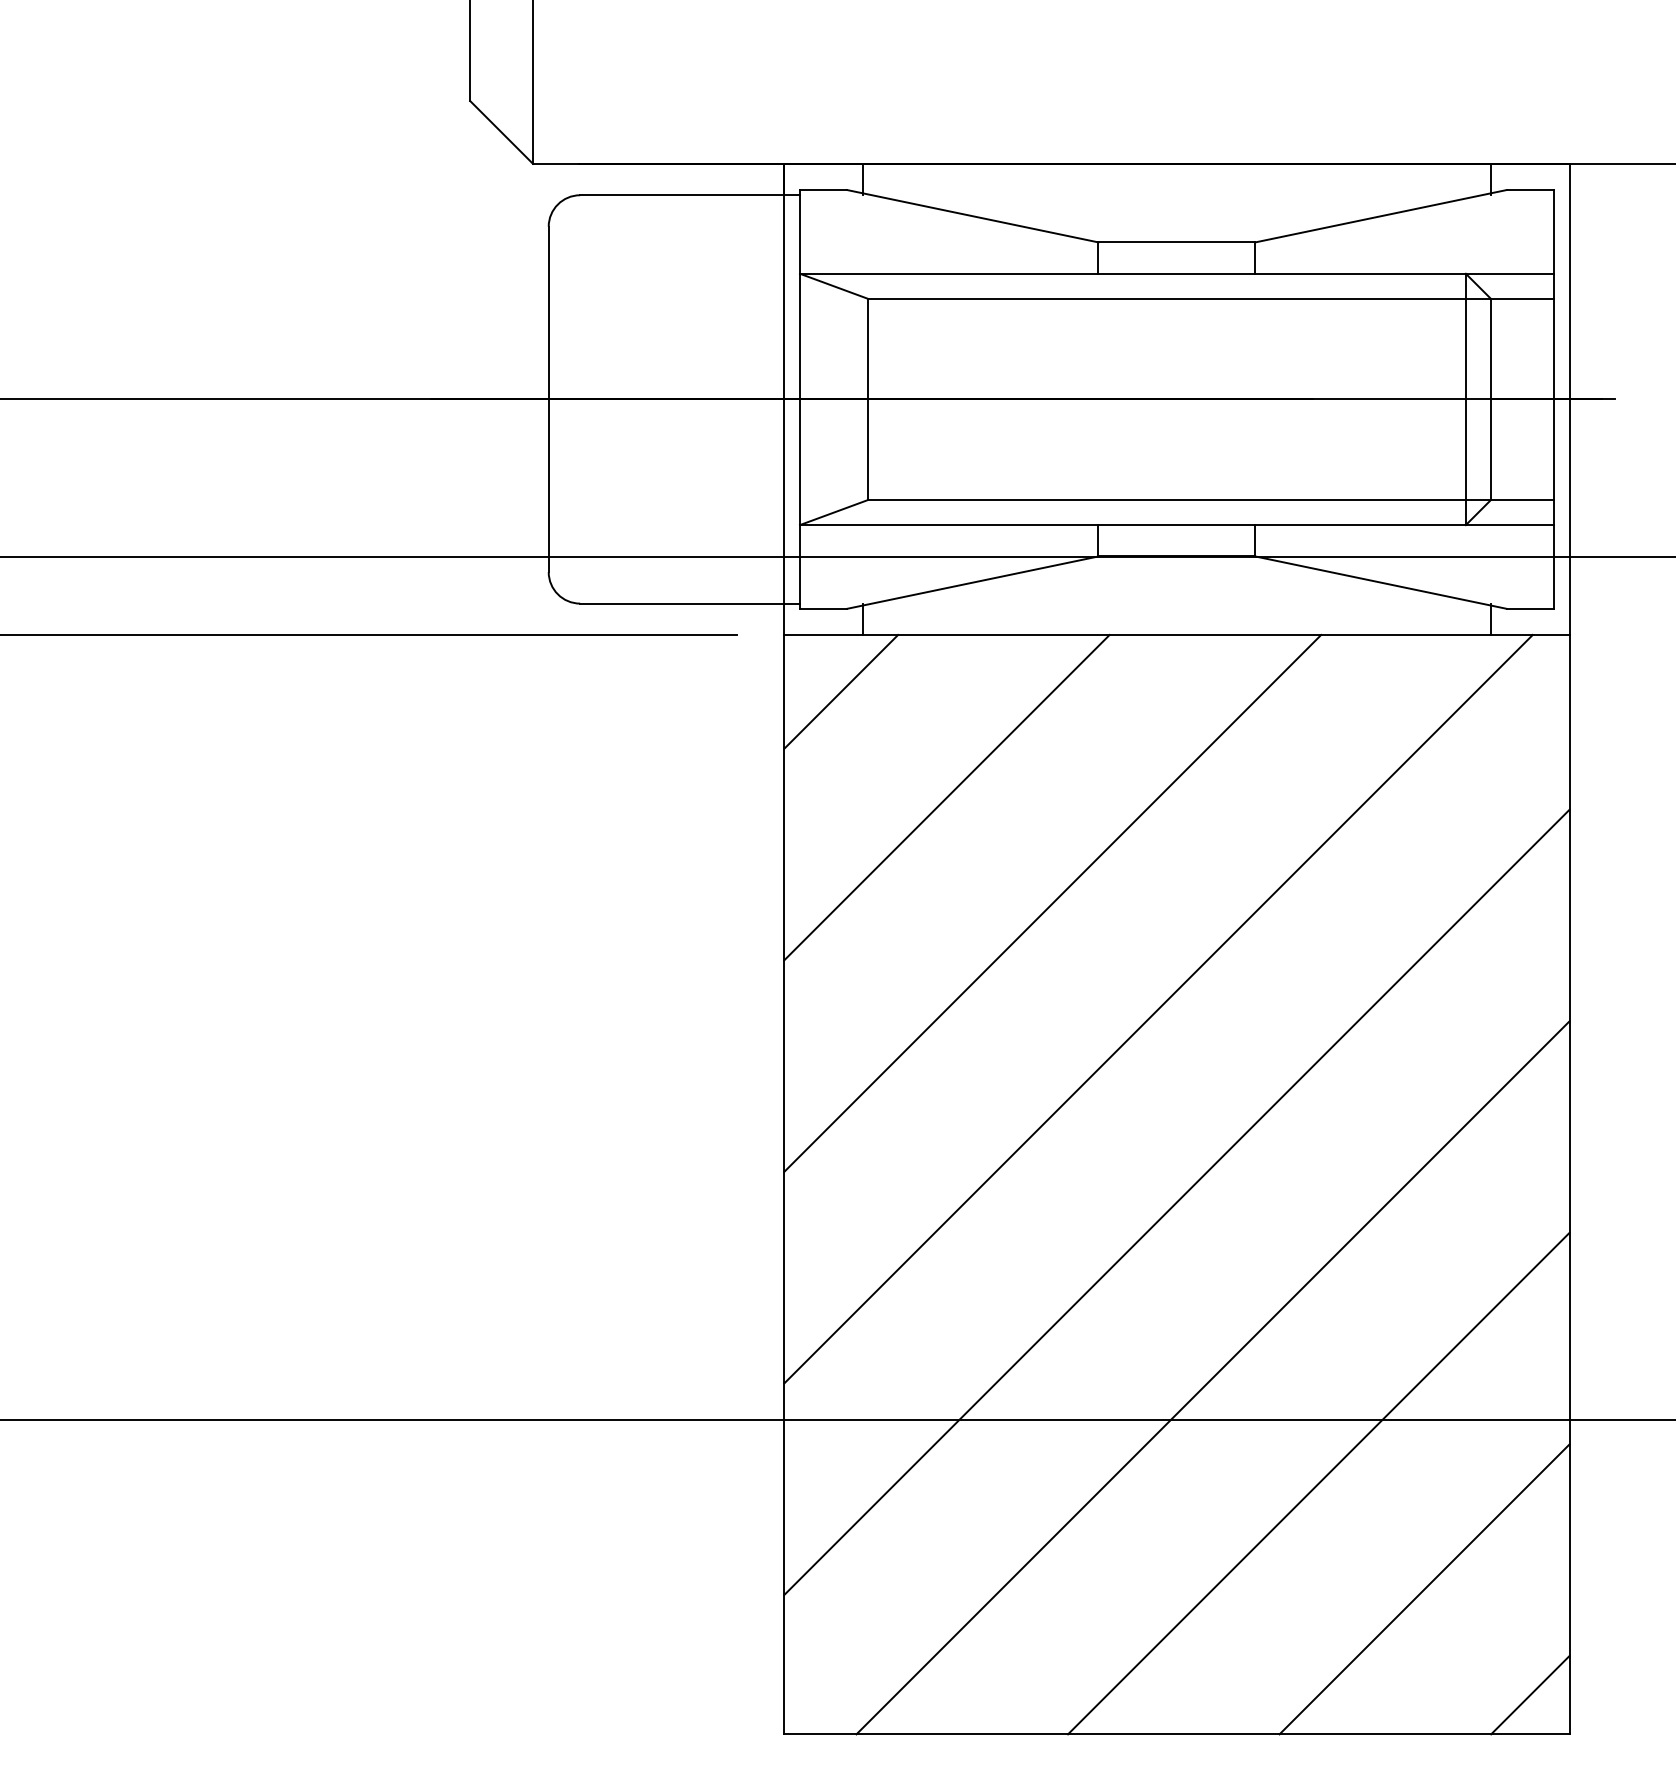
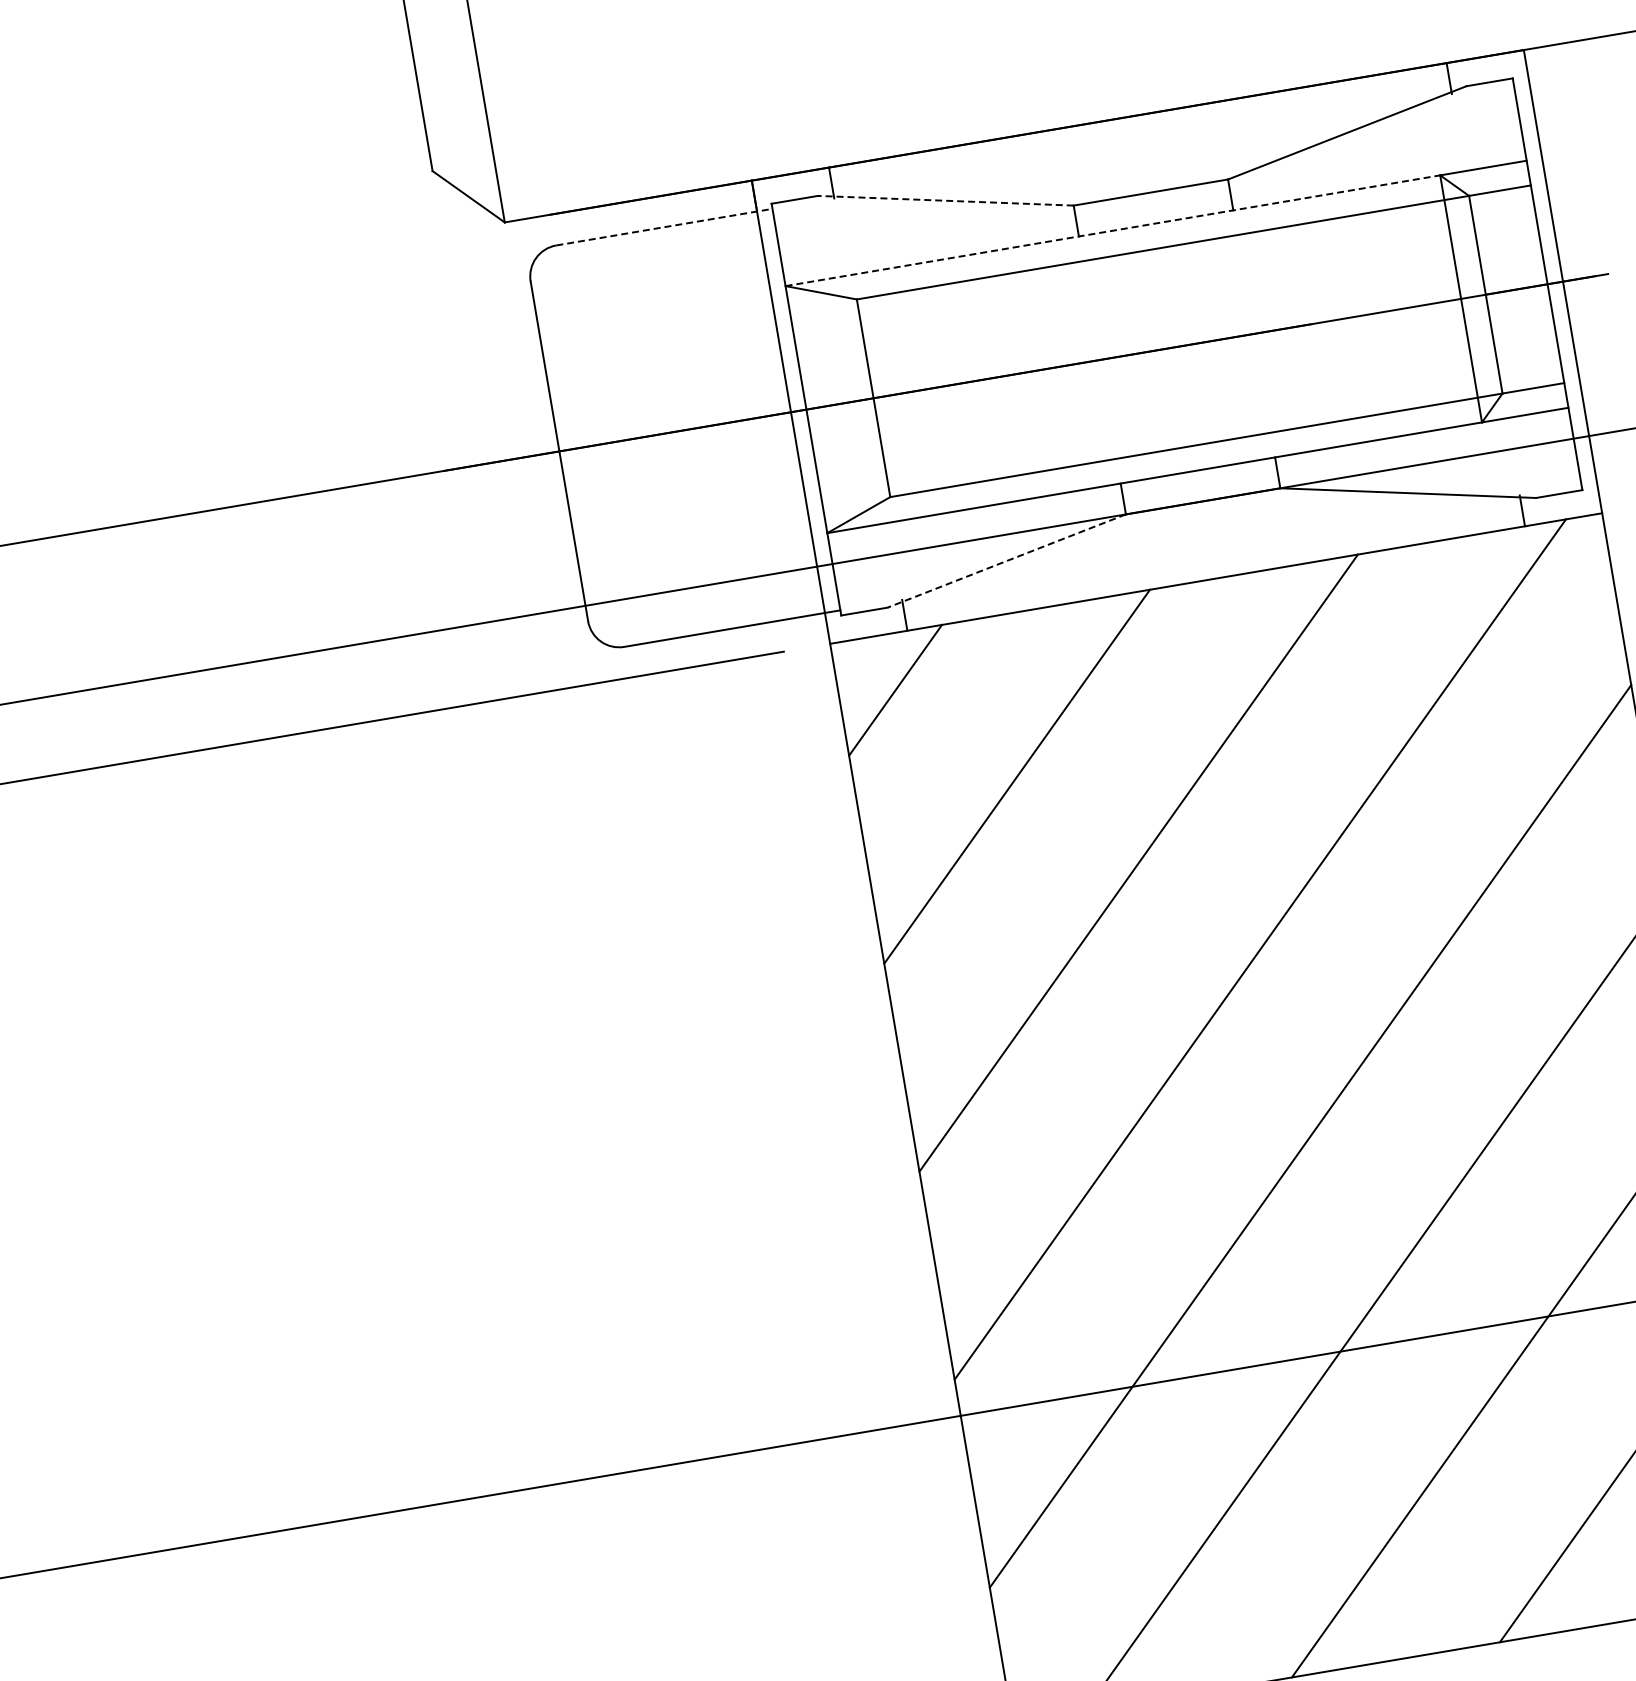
line: (690, 195) -> (664, 227), solid -> dashed
line: (972, 216) -> (945, 201), solid -> dashed
line: (1132, 273) -> (1112, 230), solid -> dashed
line: (972, 582) -> (1006, 560), solid -> dashed

